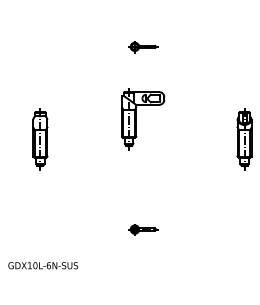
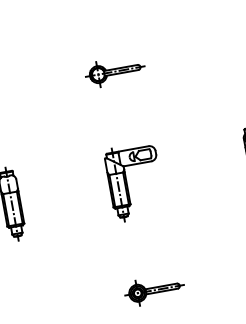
part: (143, 46) -> (115, 71), size x1.67
part: (136, 119) -> (127, 183), moved
part: (143, 229) -> (154, 290), size x1.67

